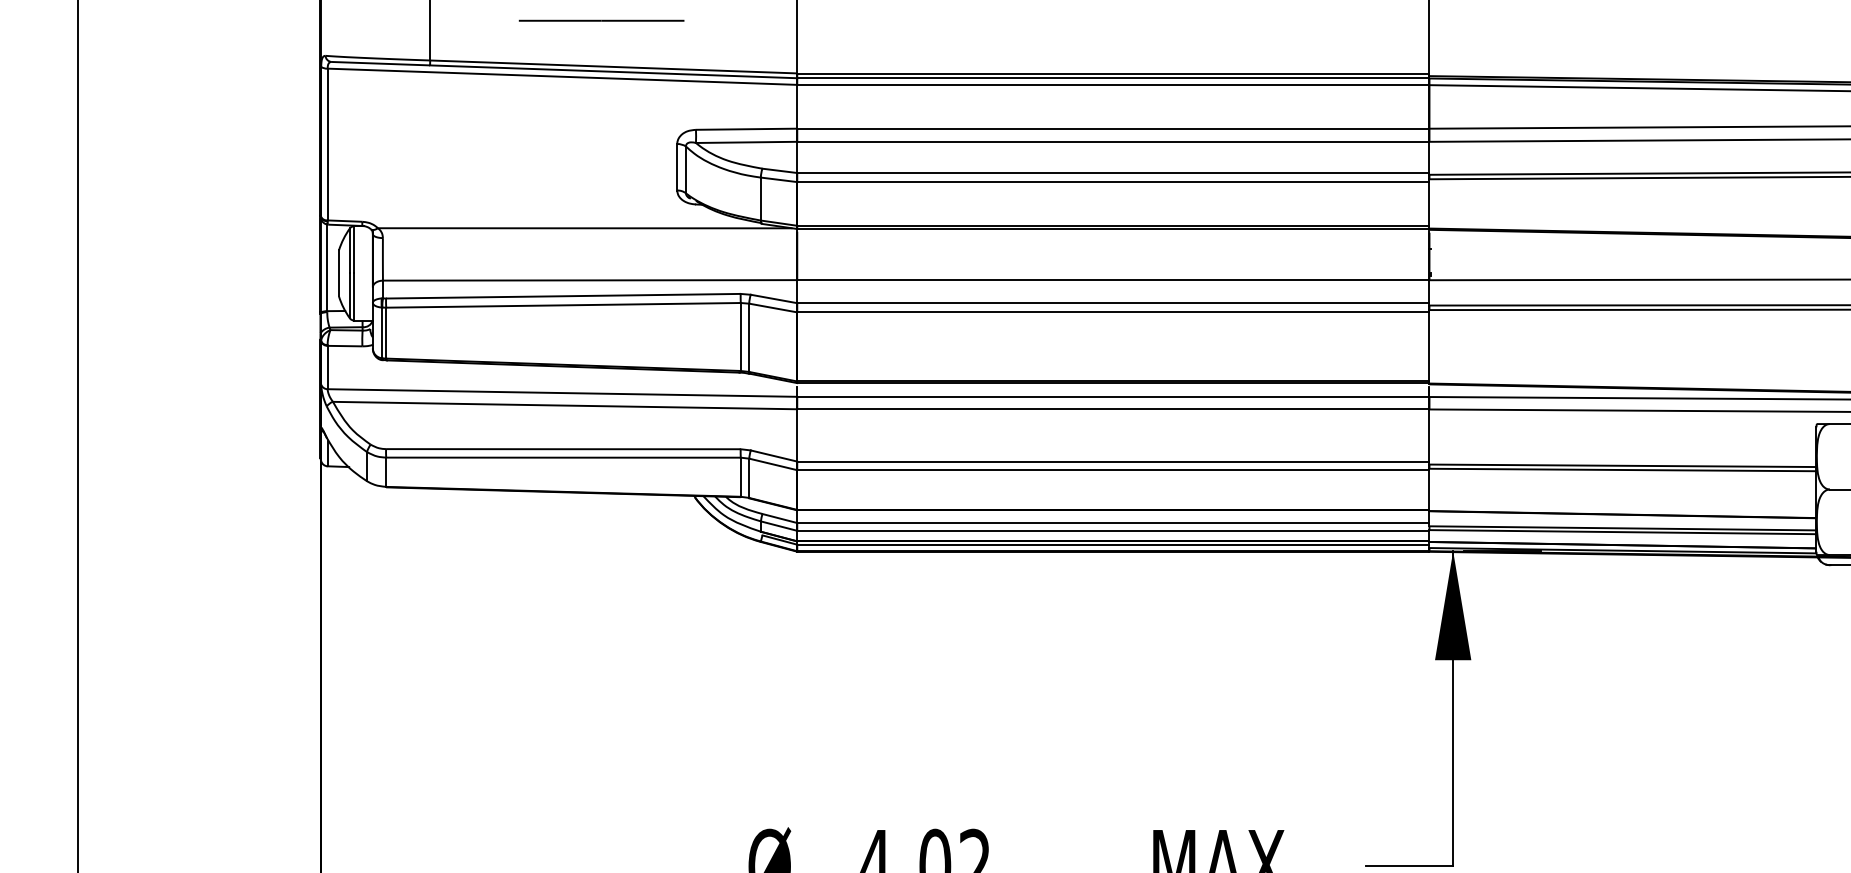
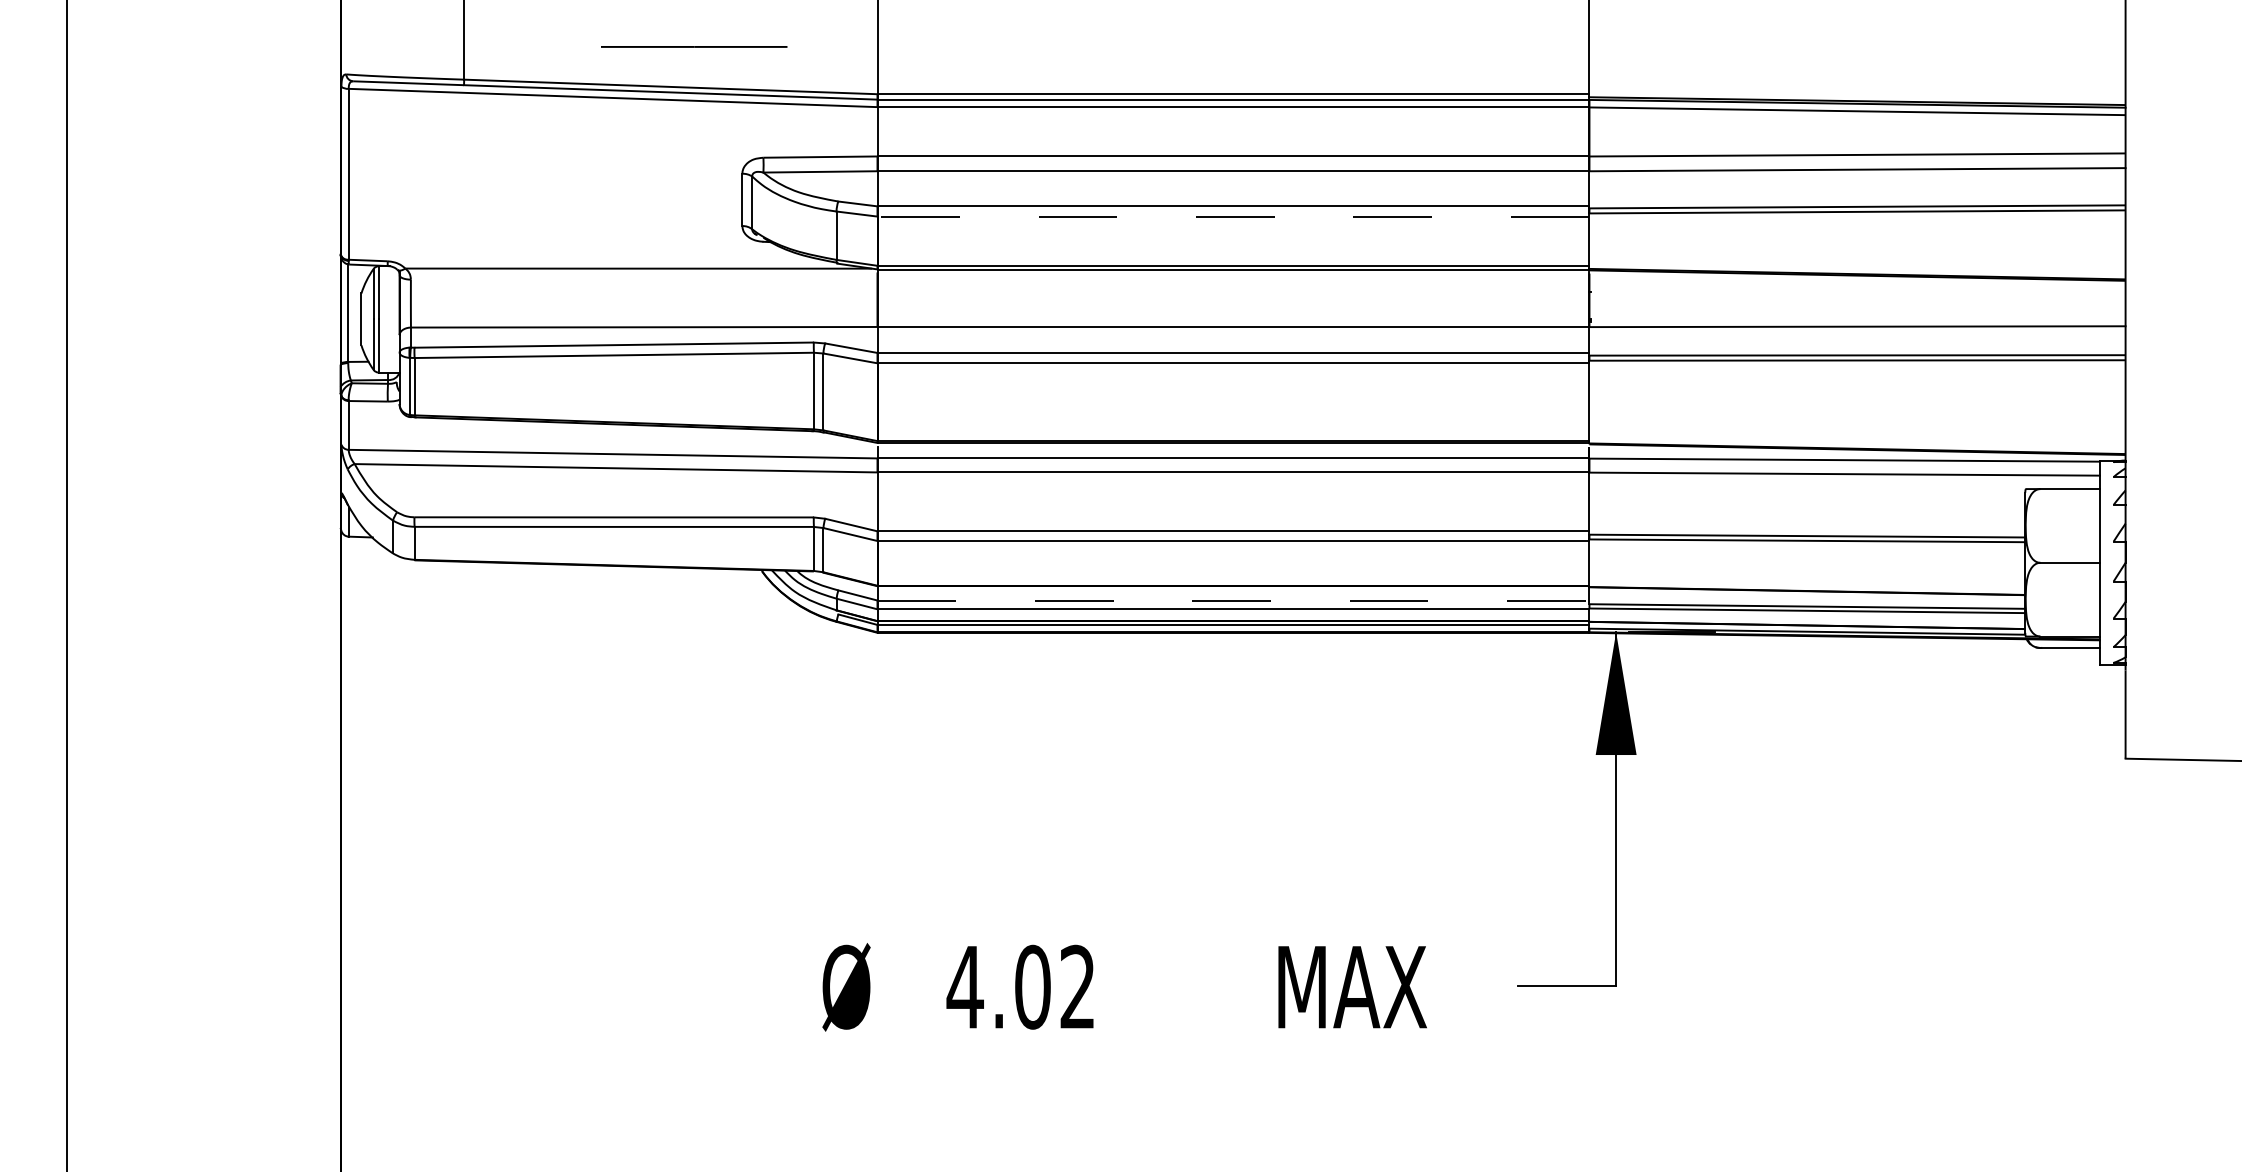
line: (601, 20) -> (694, 46), moved
line: (1113, 182) -> (1233, 216), solid -> dashed
line: (1113, 523) -> (1233, 600), solid -> dashed

